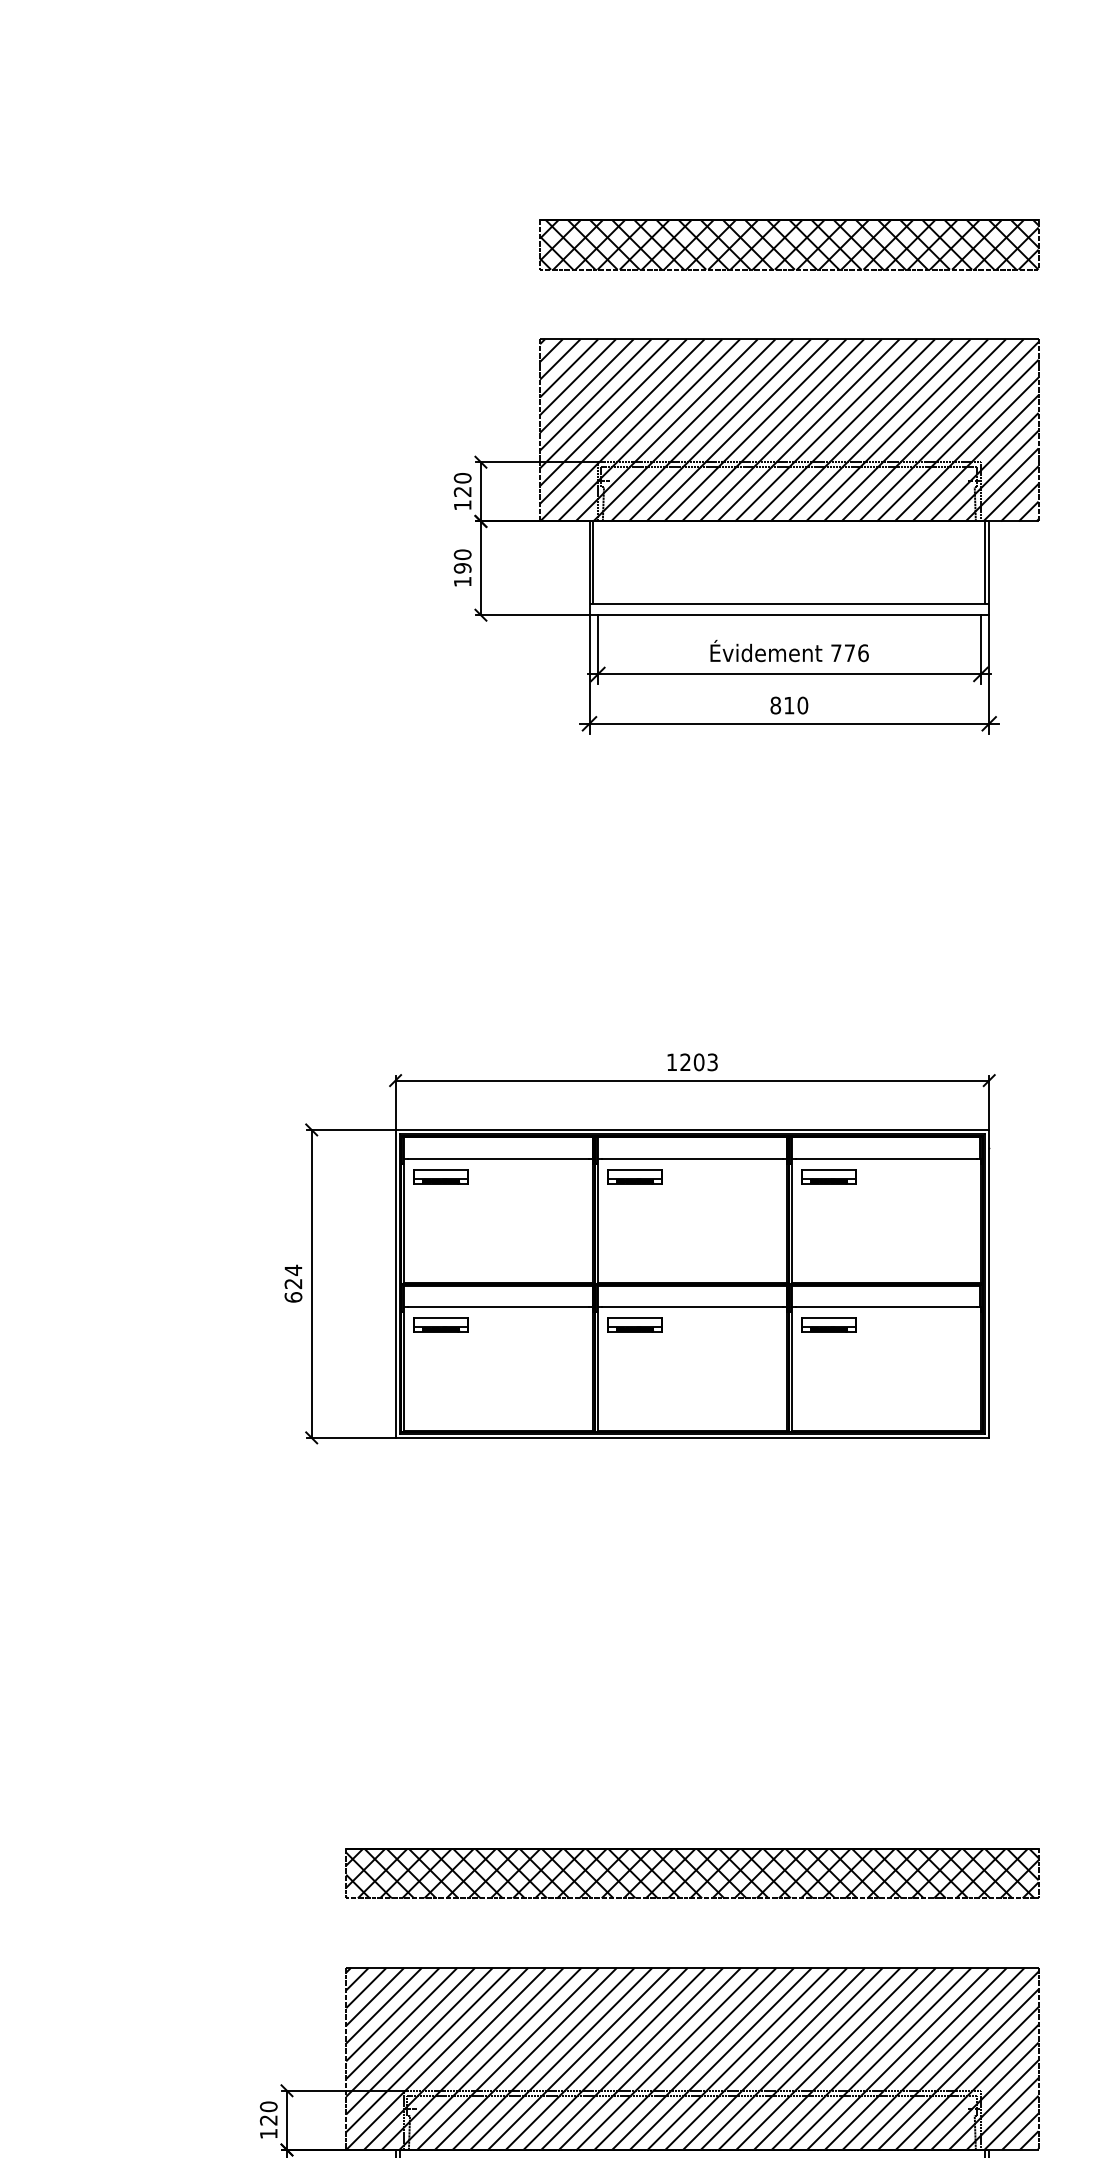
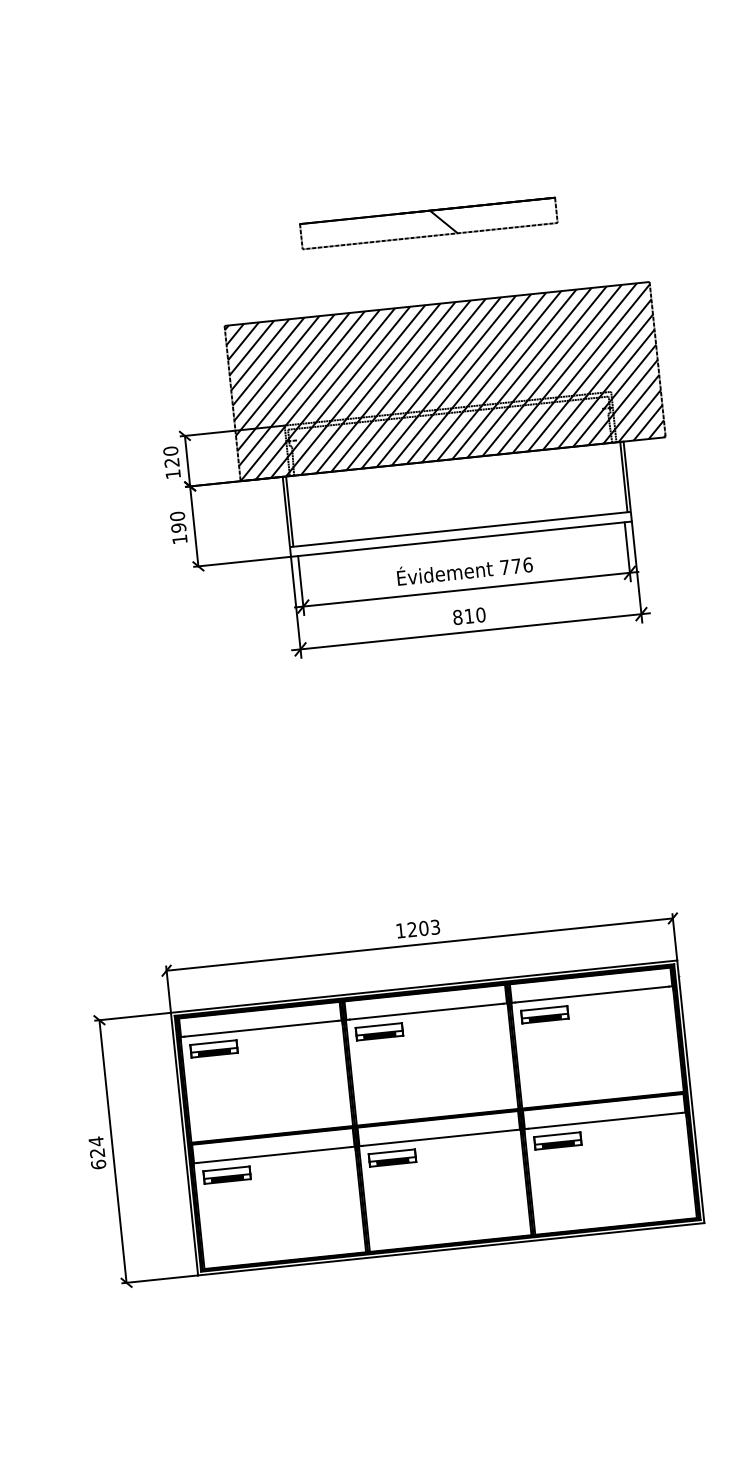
part: (789, 244) -> (428, 223), size x0.6

